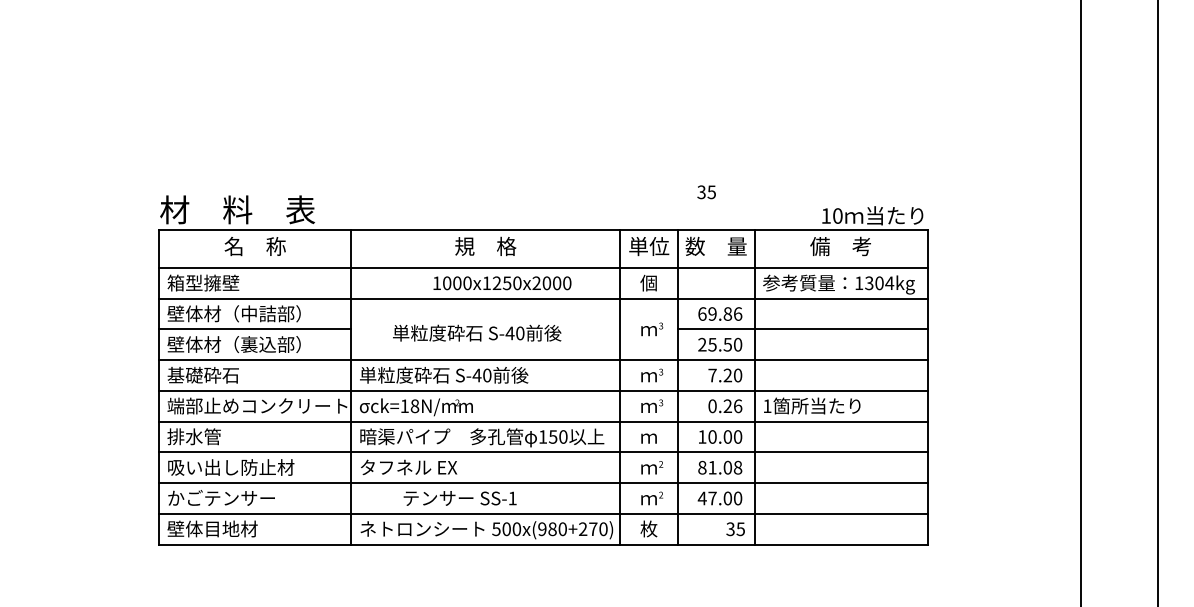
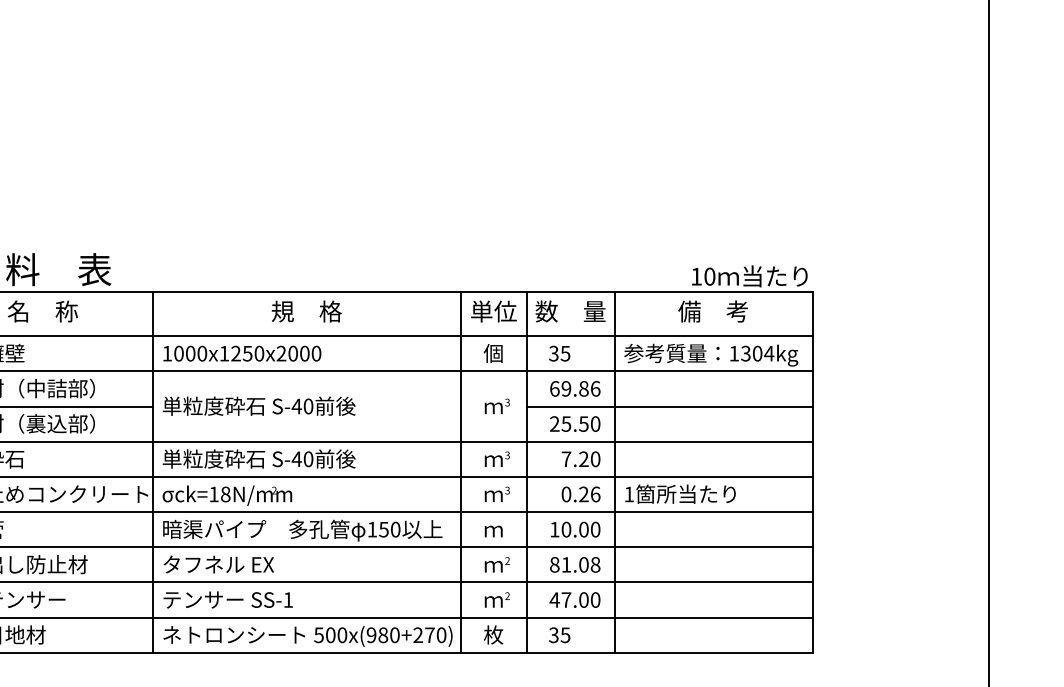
text: (706, 192) -> (559, 353), moved
text: (502, 283) -> (242, 353), moved
text: (477, 332) -> (259, 405), moved
text: (459, 498) -> (227, 600), moved
text: (735, 529) -> (559, 635), moved

